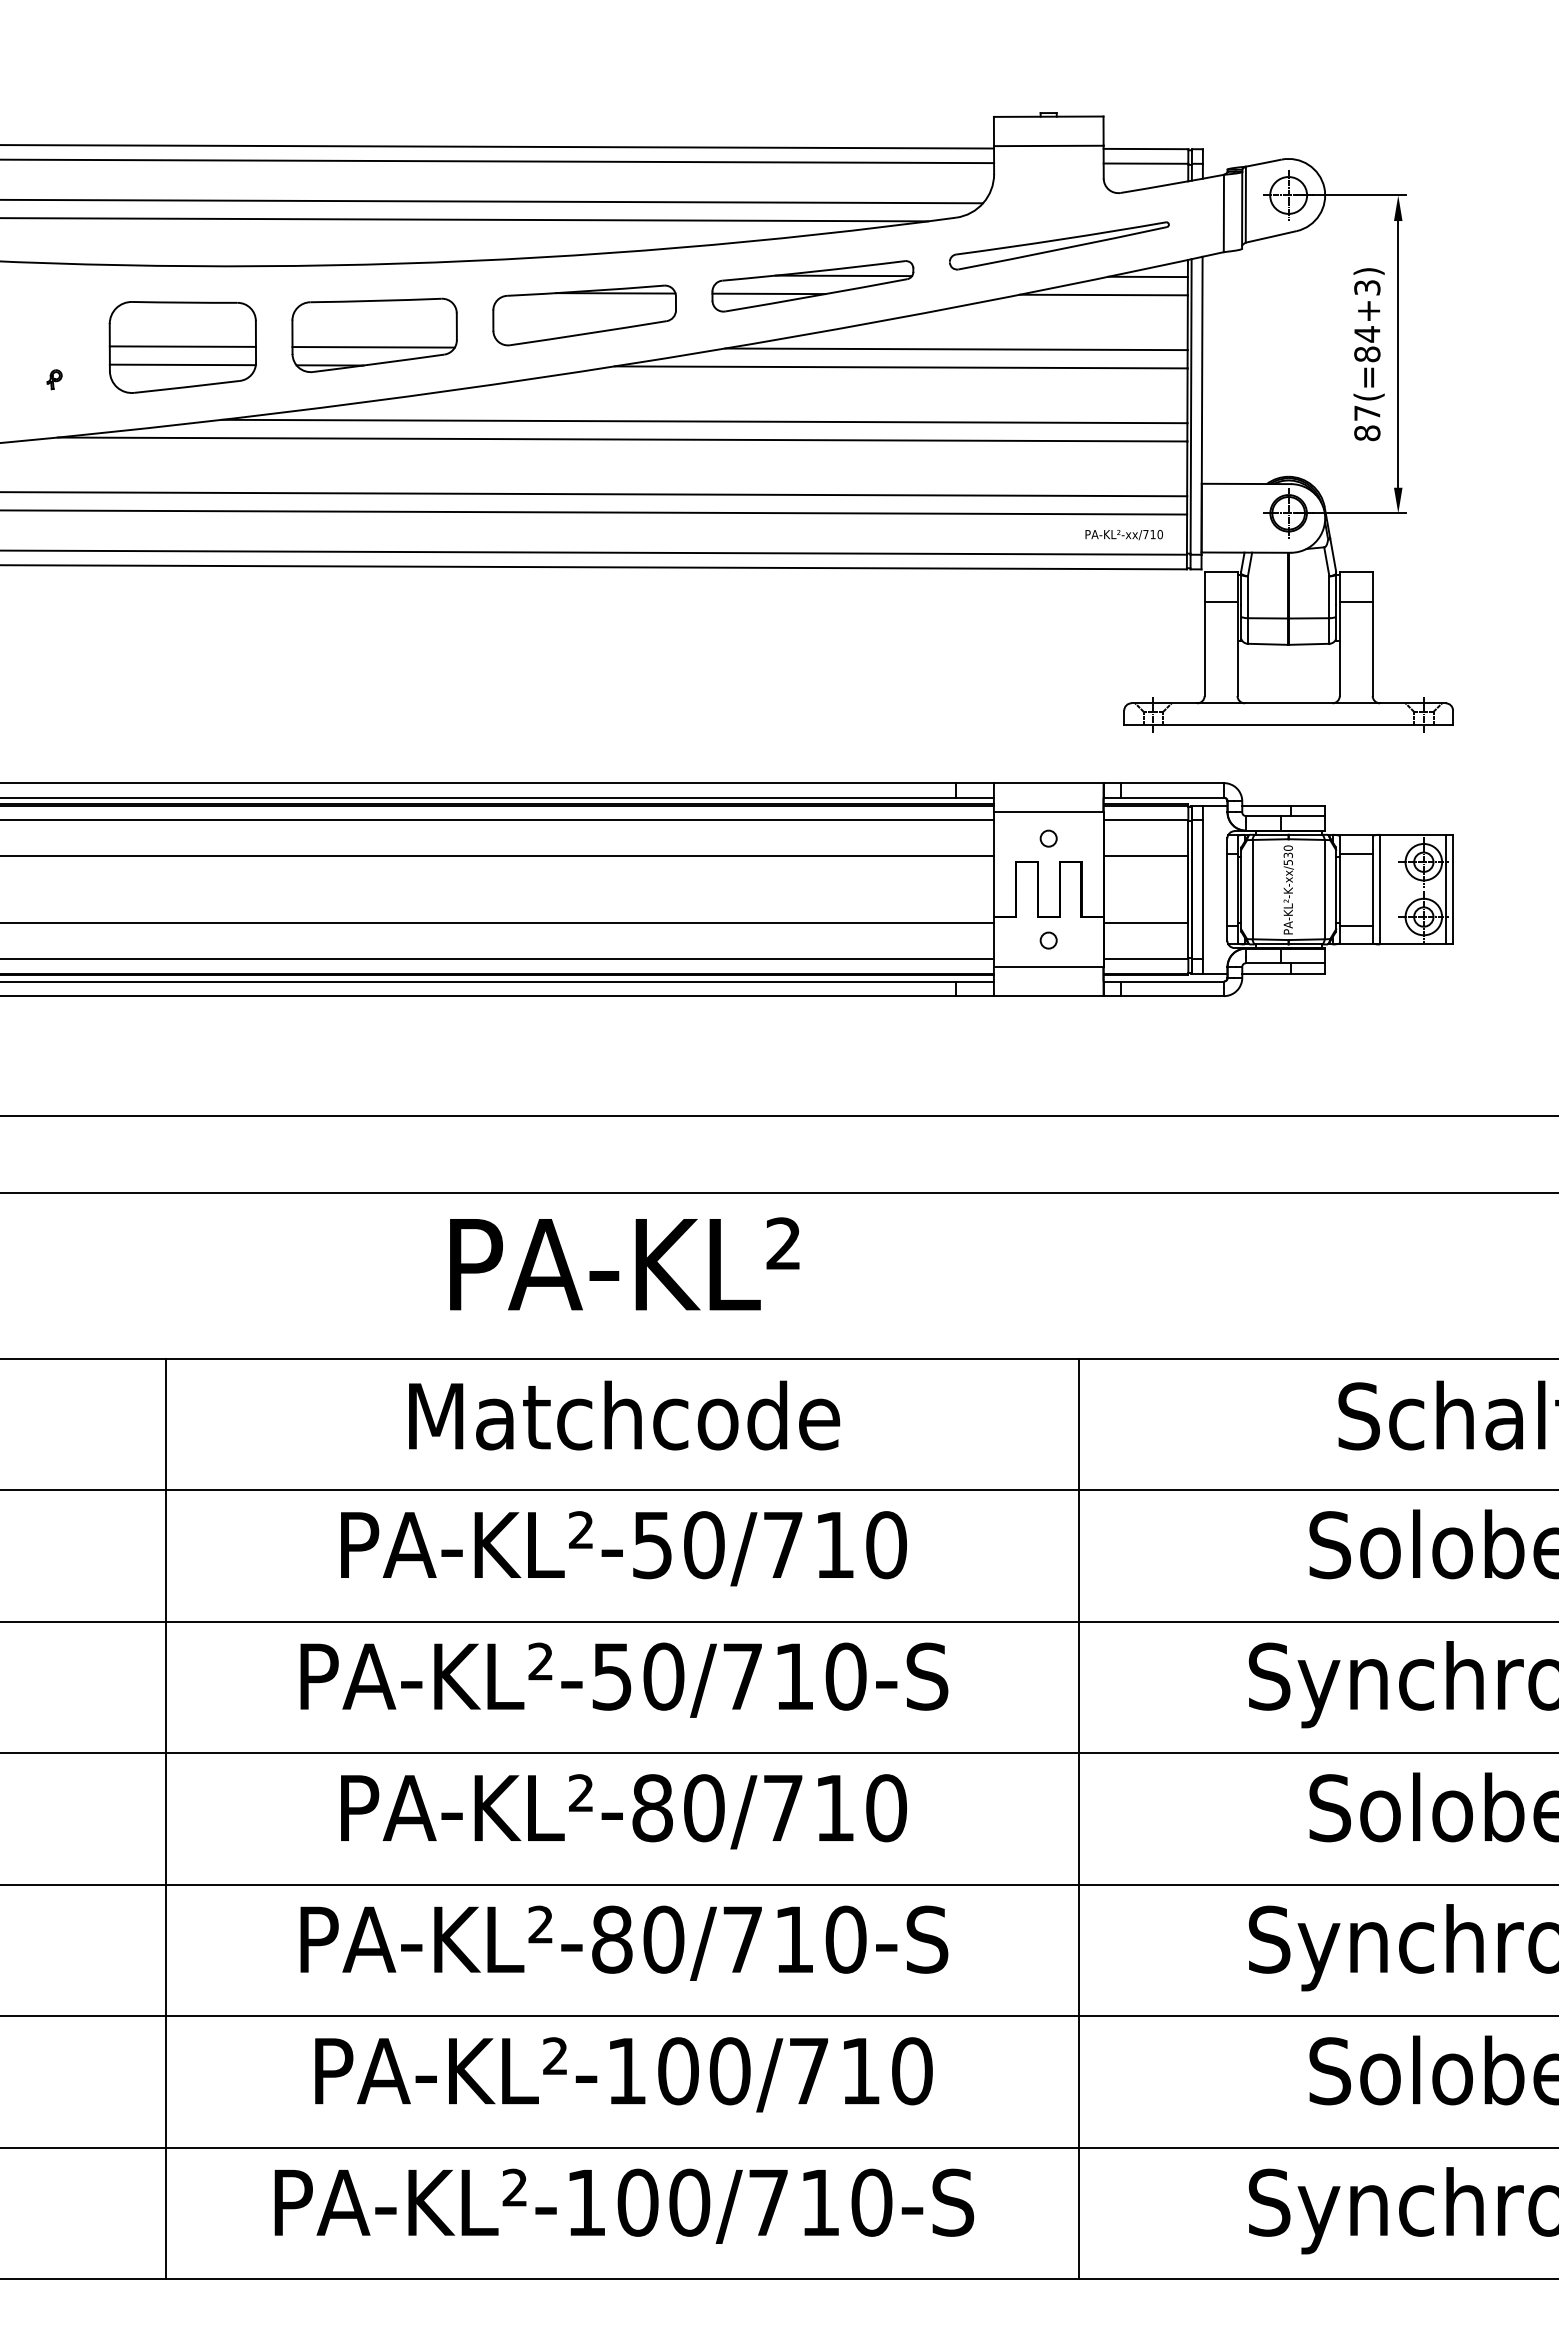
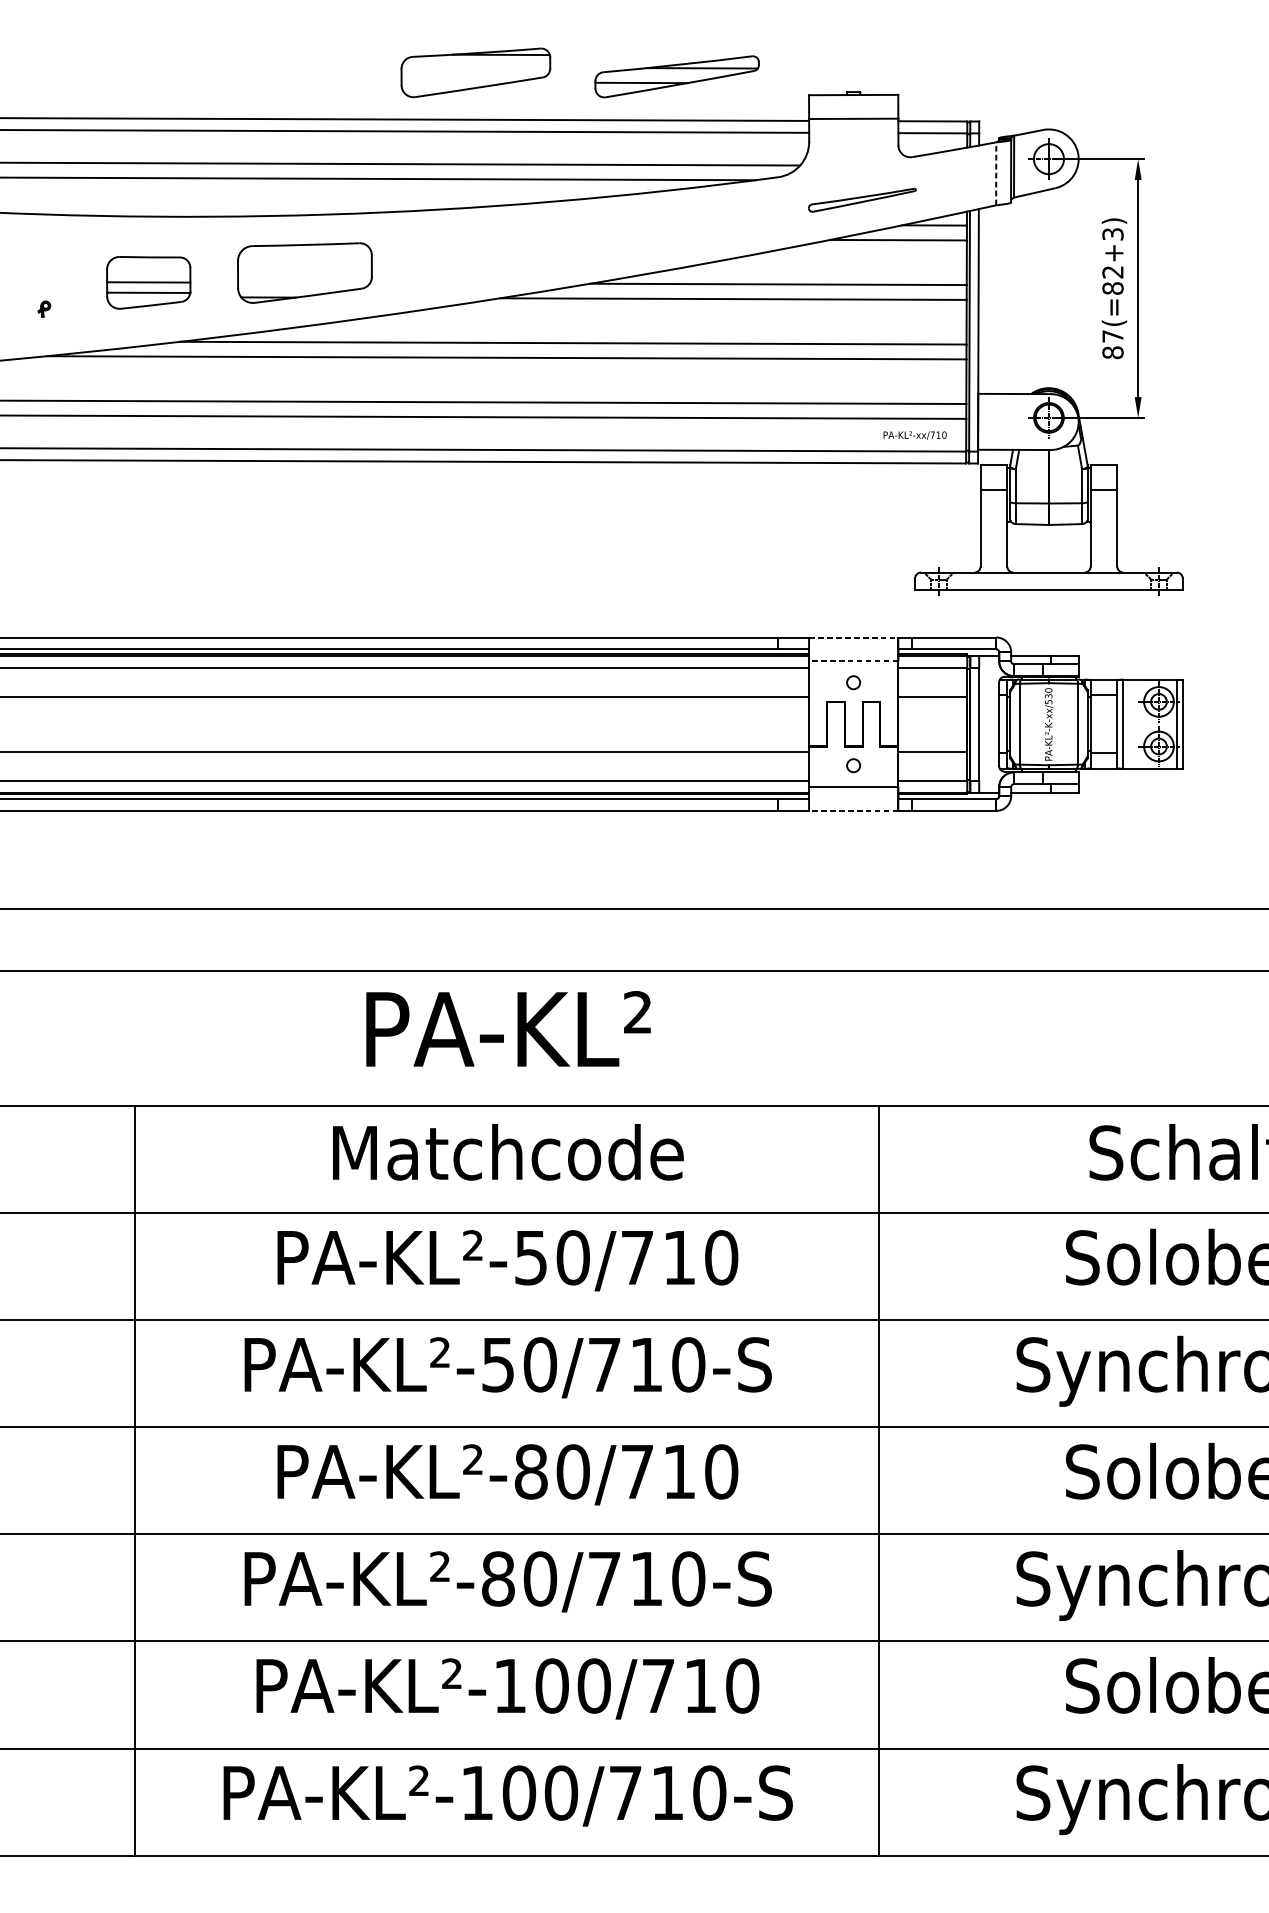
line: (1223, 213) -> (995, 173), solid -> dashed
part: (1059, 245) -> (862, 199), size x0.6
part: (812, 286) -> (676, 76), moved
part: (584, 315) -> (475, 72), moved
text: (1367, 334) -> (1113, 272), 87(=84+3) -> 87(=82+3)
part: (182, 347) -> (148, 282), size x0.7
line: (373, 347) -> (304, 282), removed
line: (1048, 783) -> (853, 637), solid -> dashed
line: (1048, 812) -> (853, 661), solid -> dashed
line: (1048, 996) -> (853, 811), solid -> dashed

